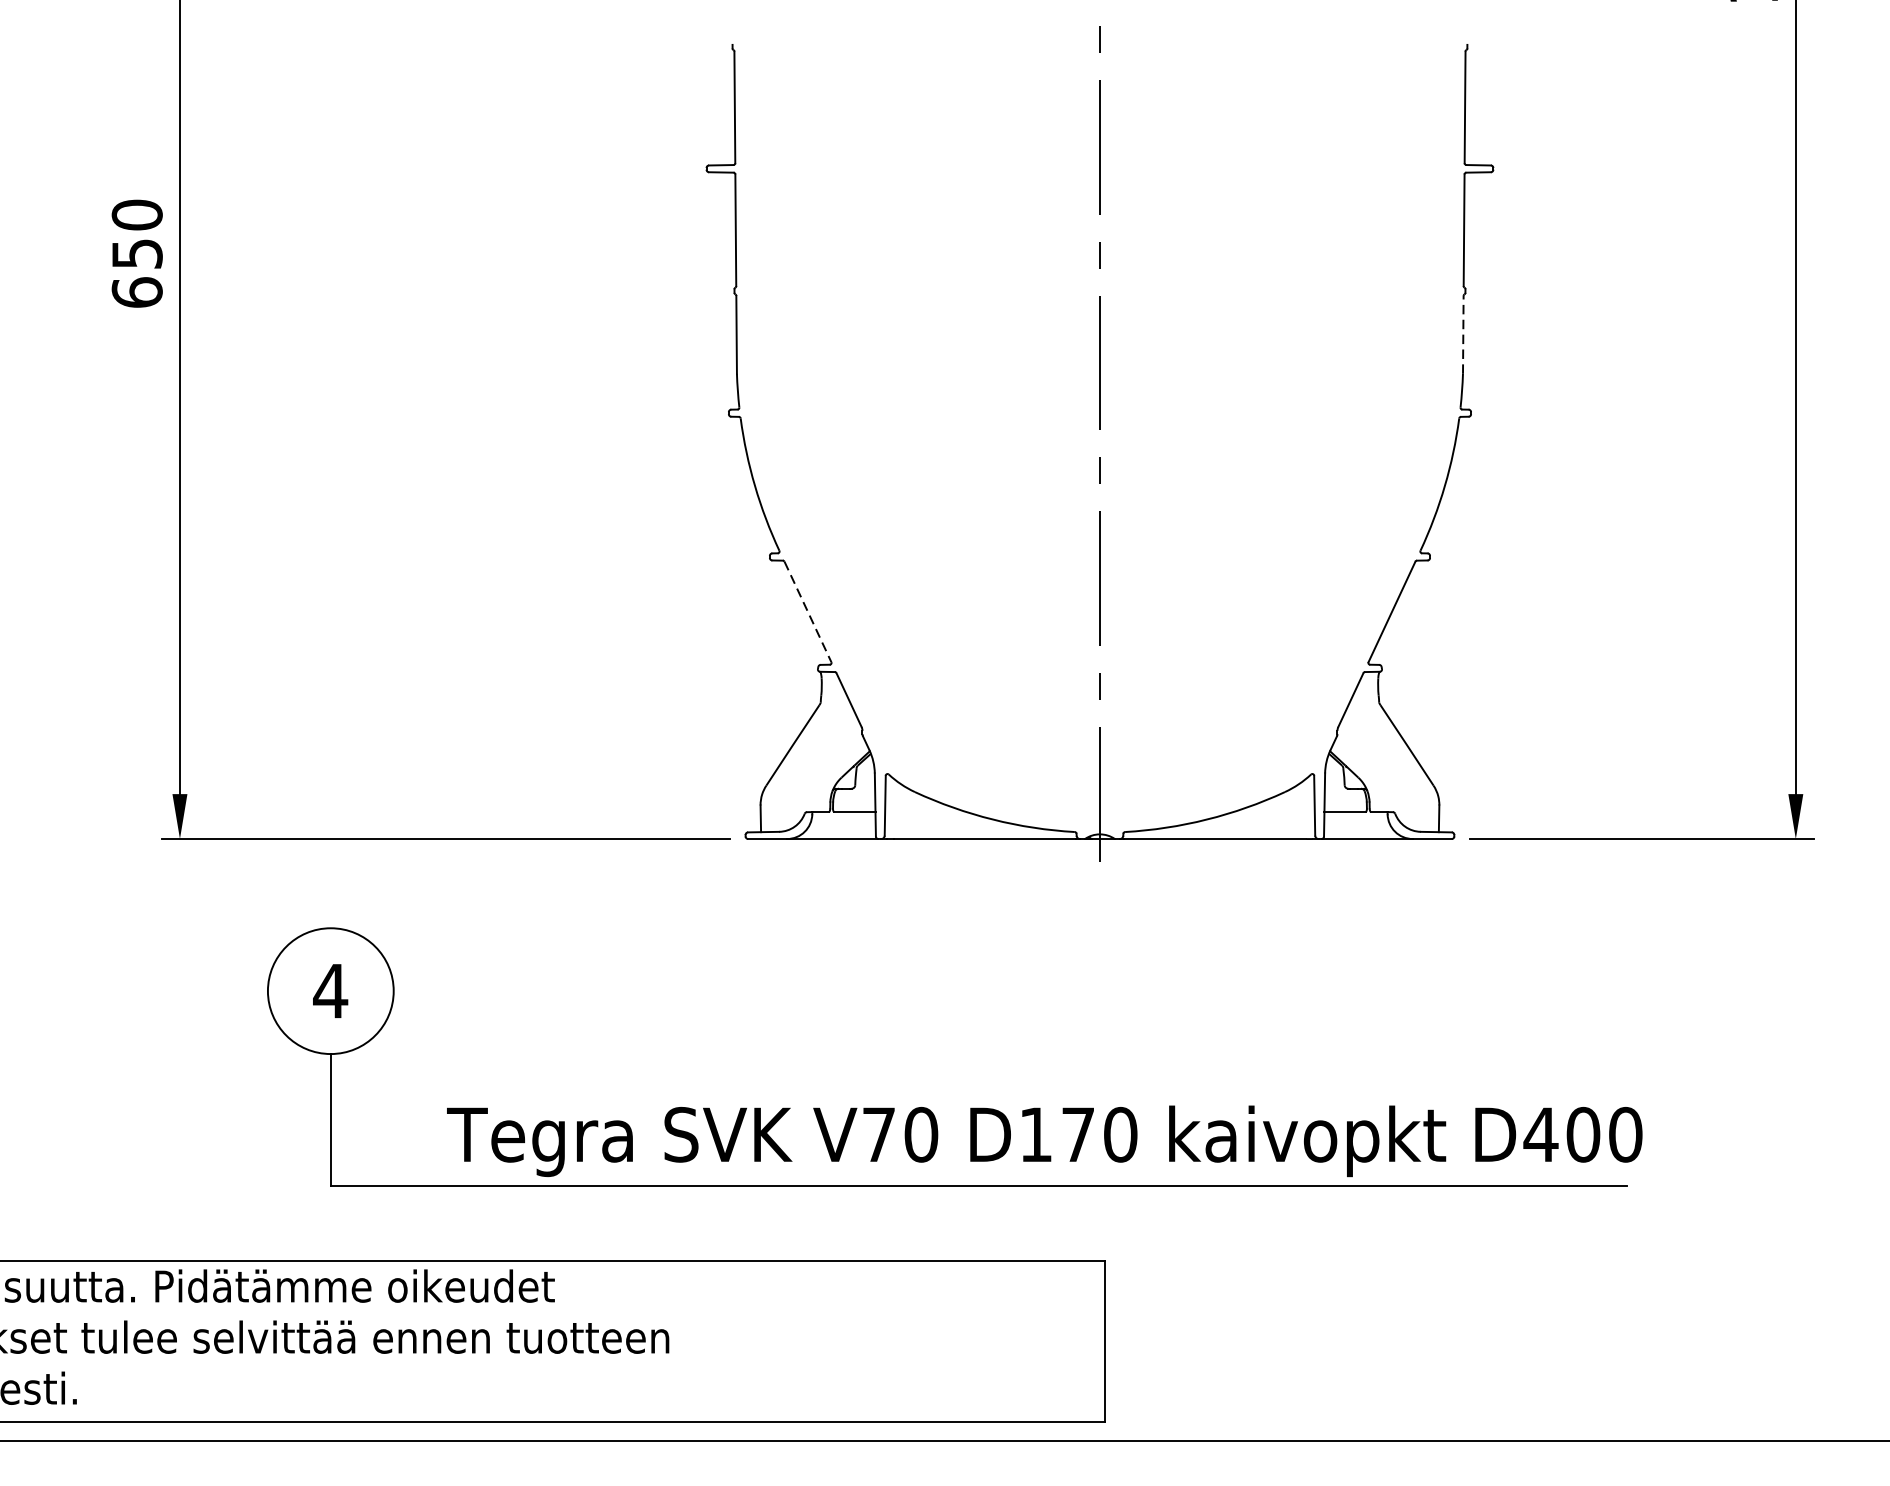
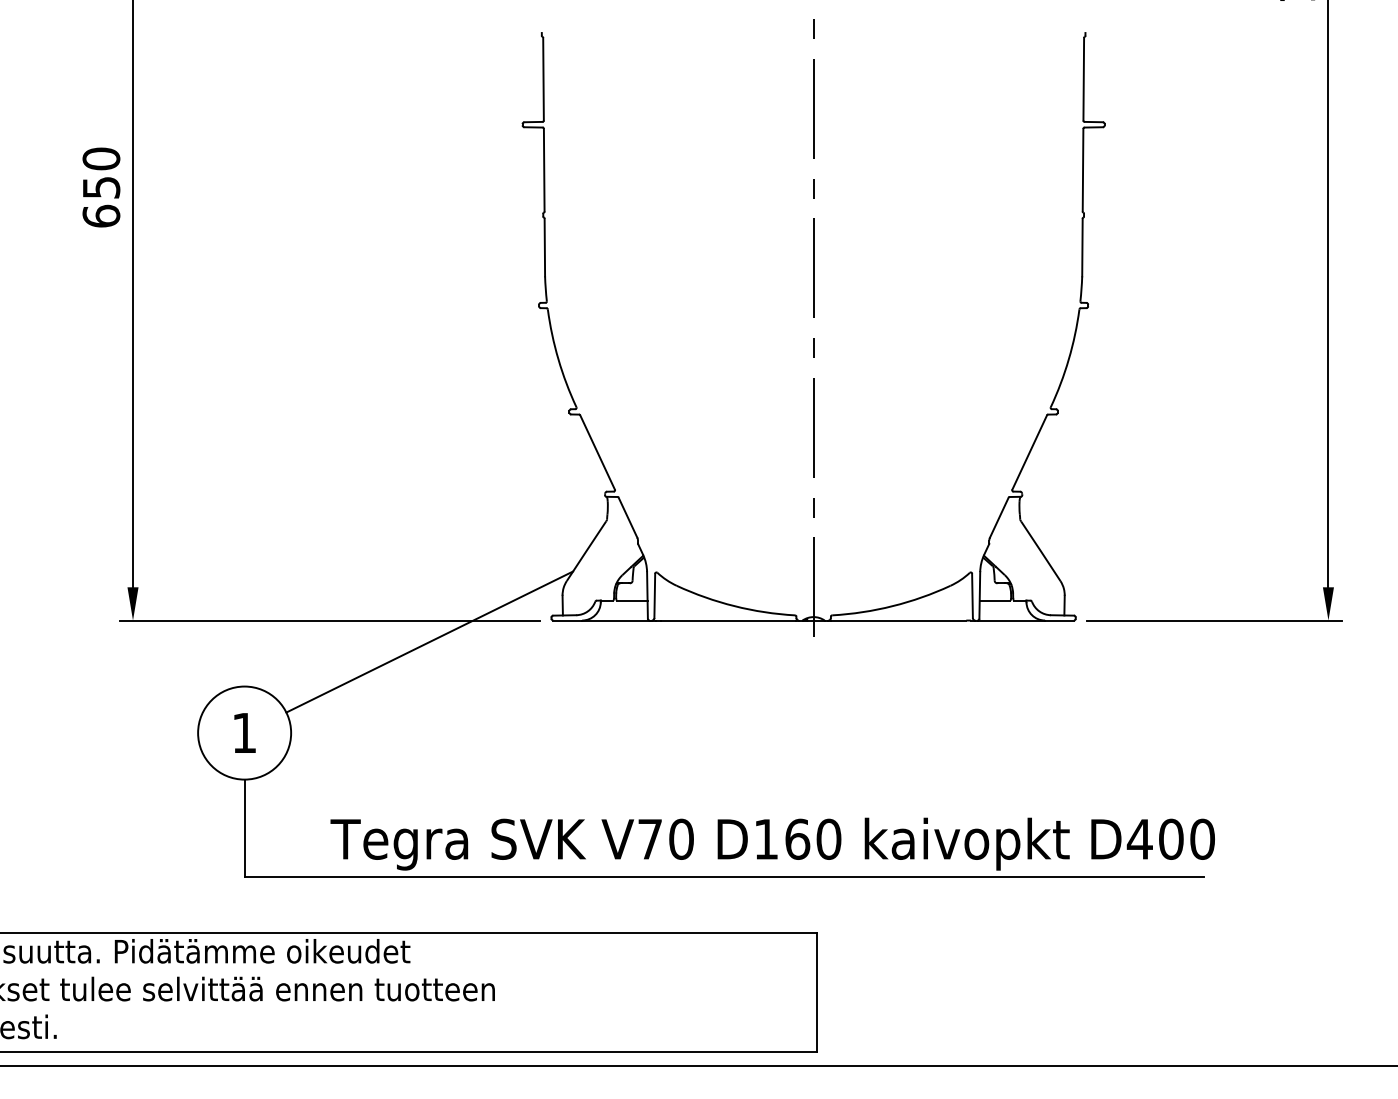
line: (1463, 334) -> (1082, 247), dashed -> solid
line: (807, 611) -> (597, 452), dashed -> solid
line: (580, 867) -> (429, 641), added
text: (330, 990) -> (244, 732), 4 -> 1
text: (1078, 1133) -> (797, 838), D170 -> D160

